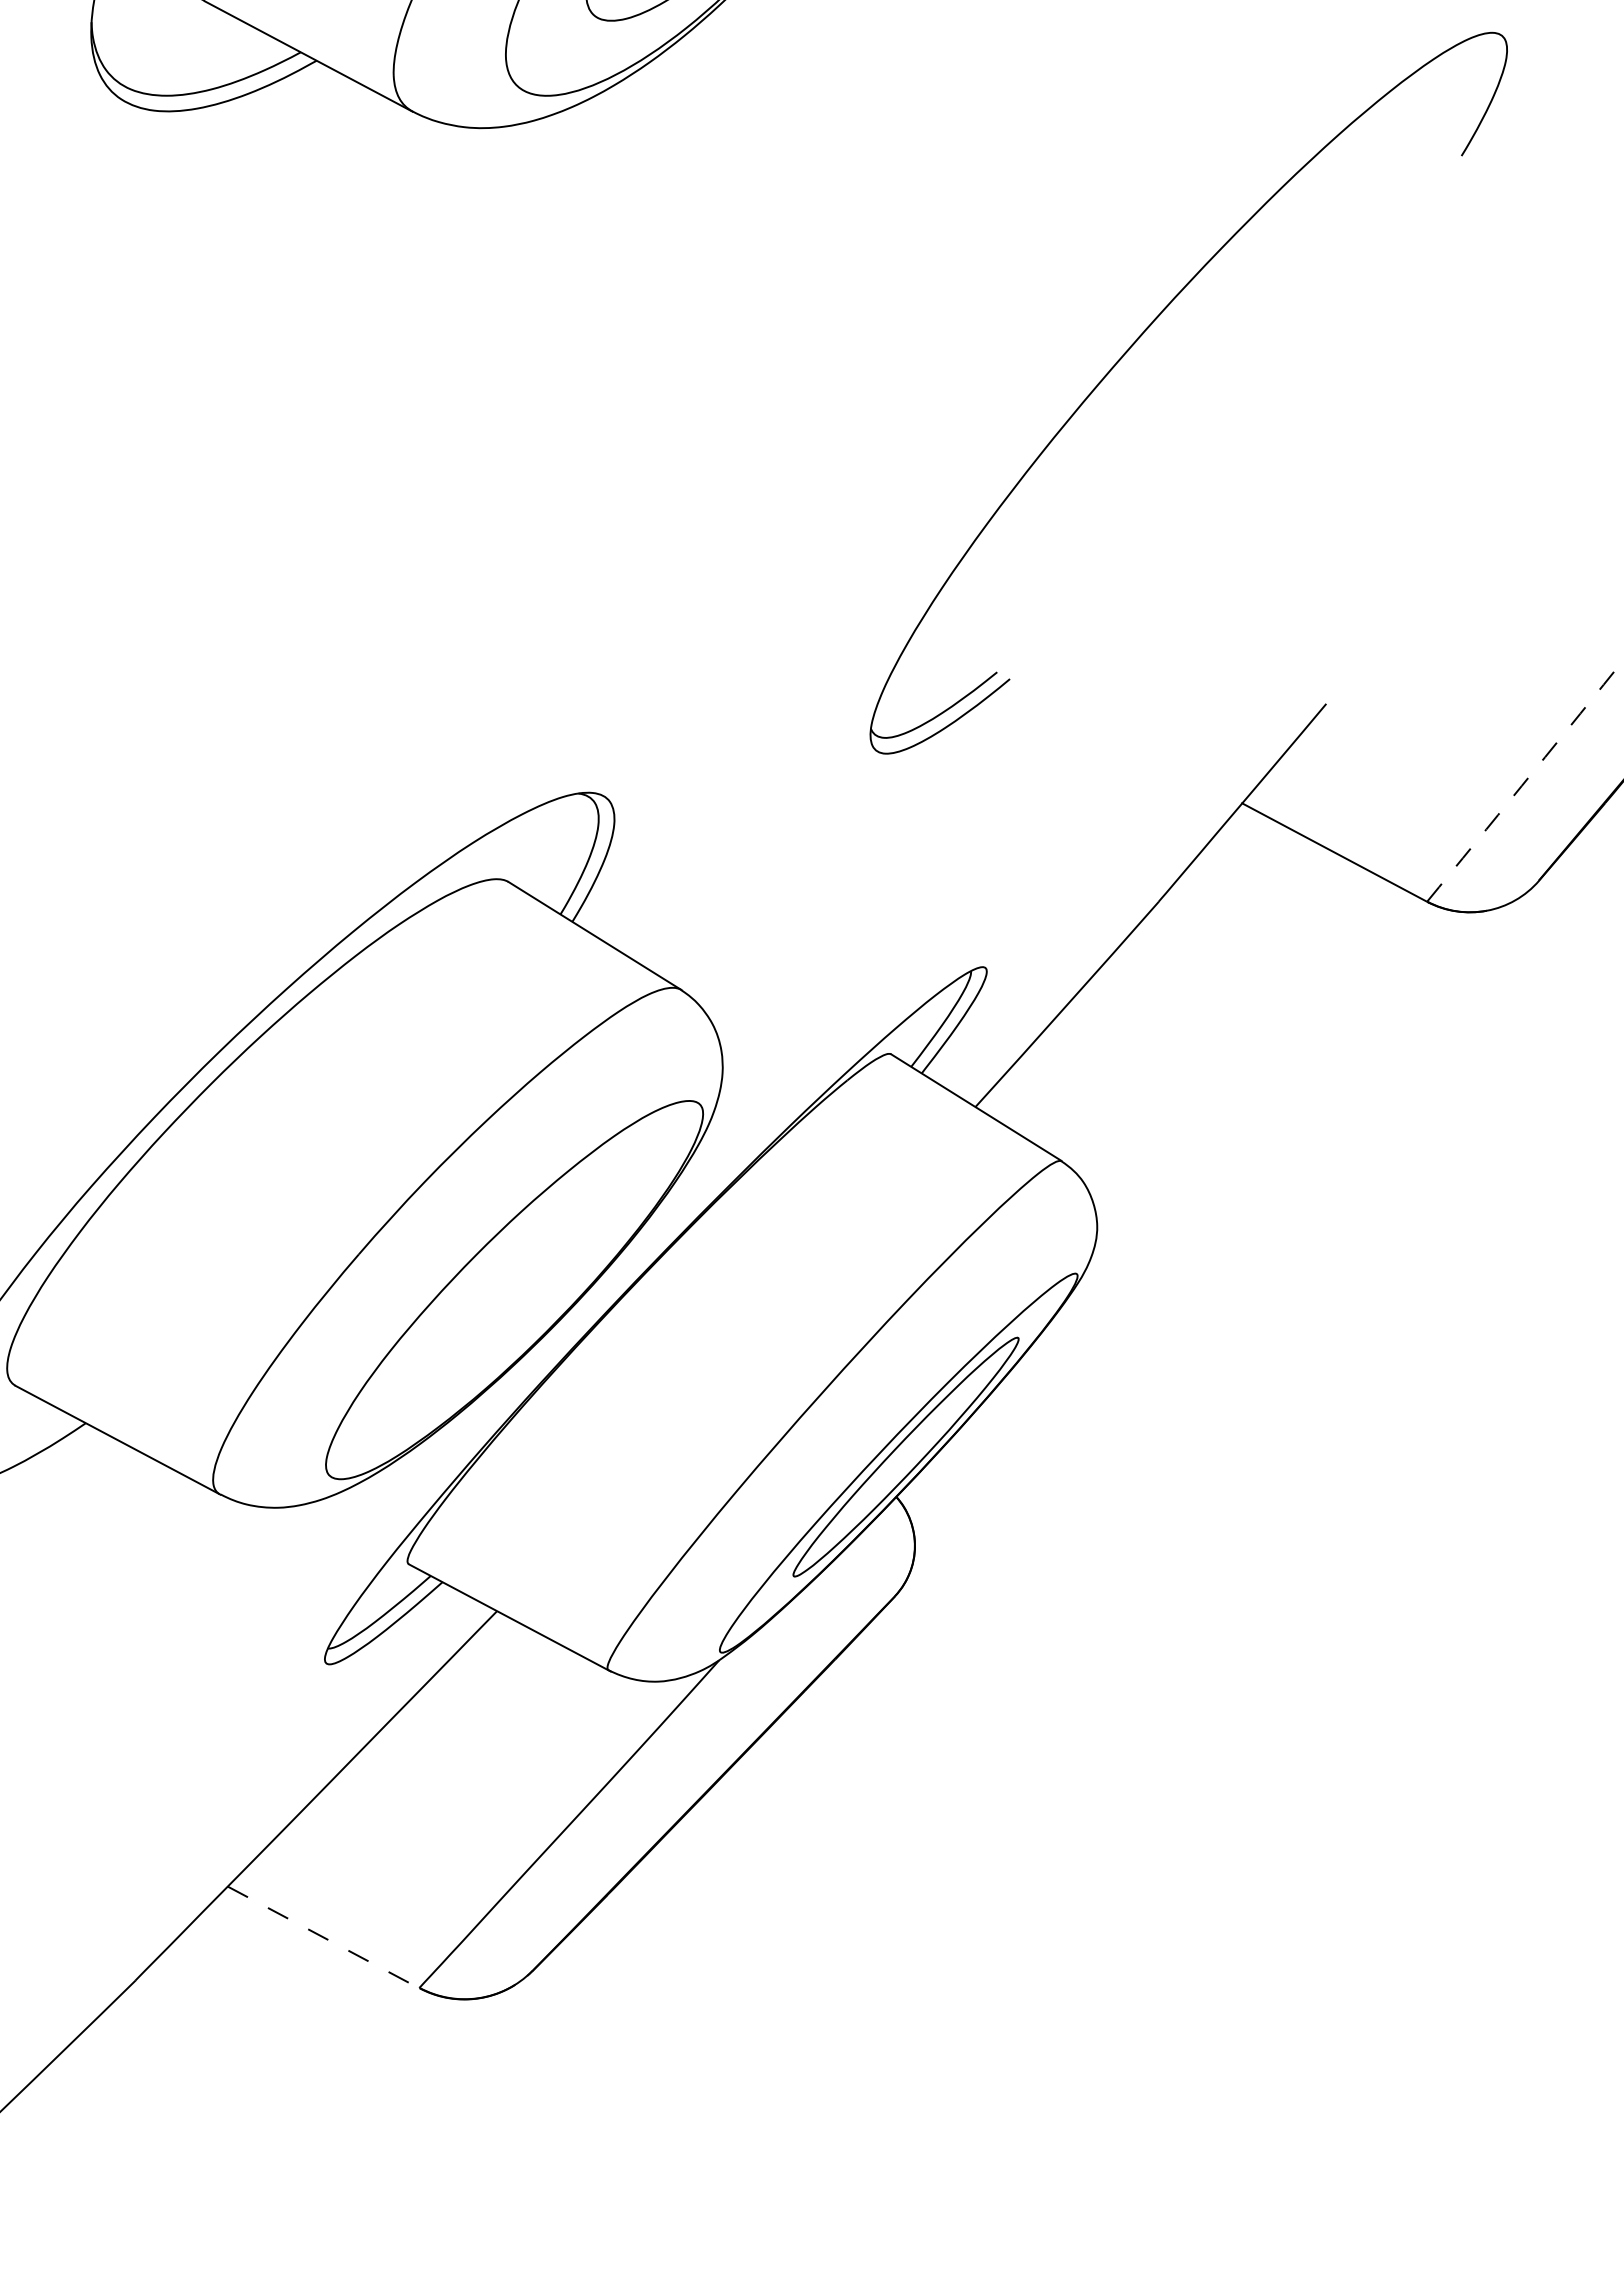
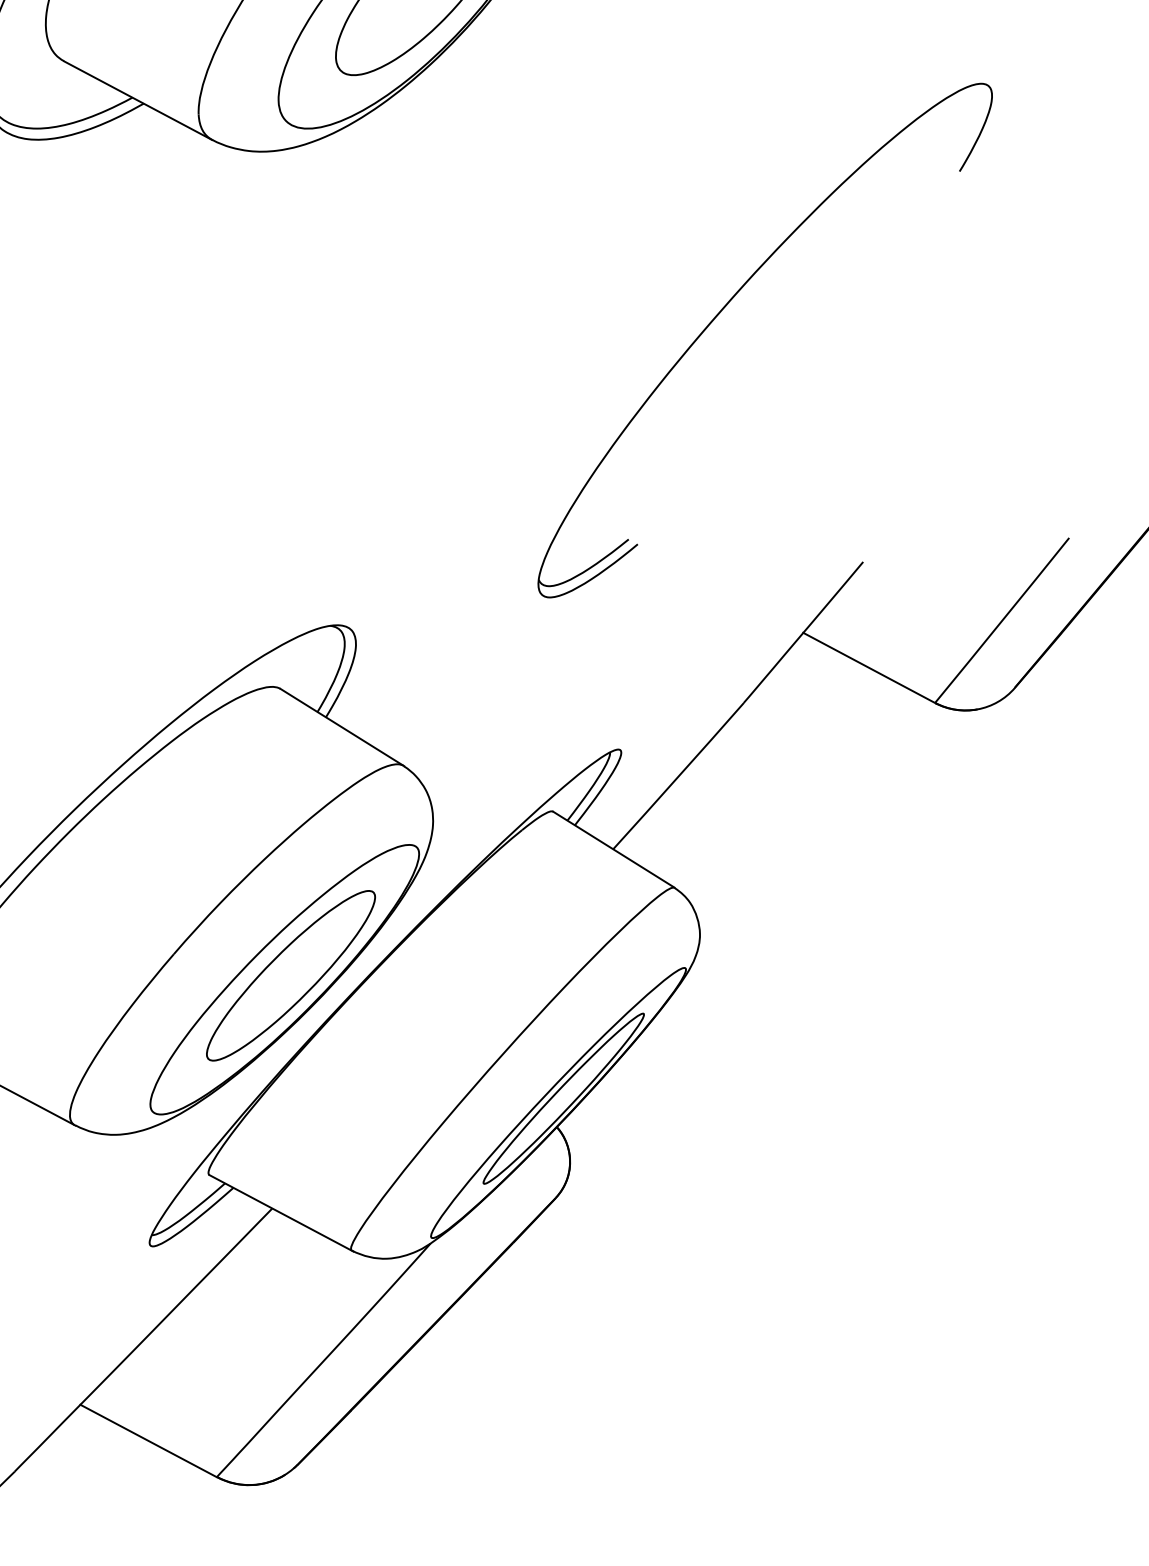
arc: (1521, 786) -> (1002, 620), dashed -> solid
part: (523, 1284) -> (291, 975), added
line: (323, 1937) -> (148, 1441), dashed -> solid

